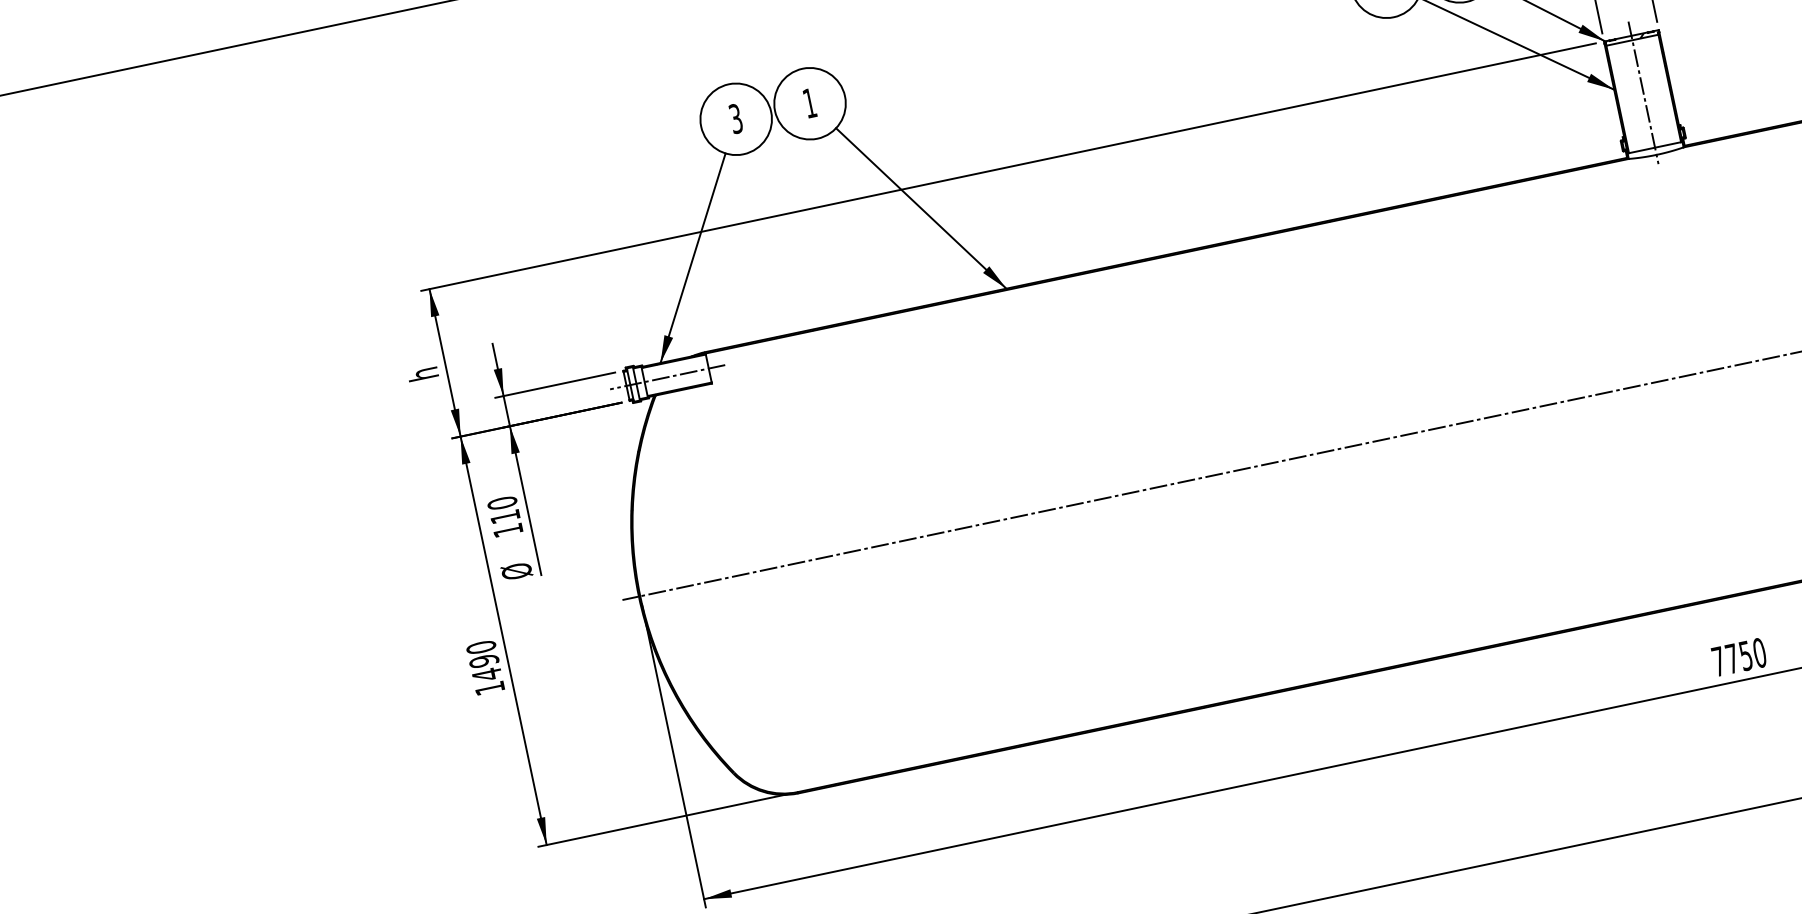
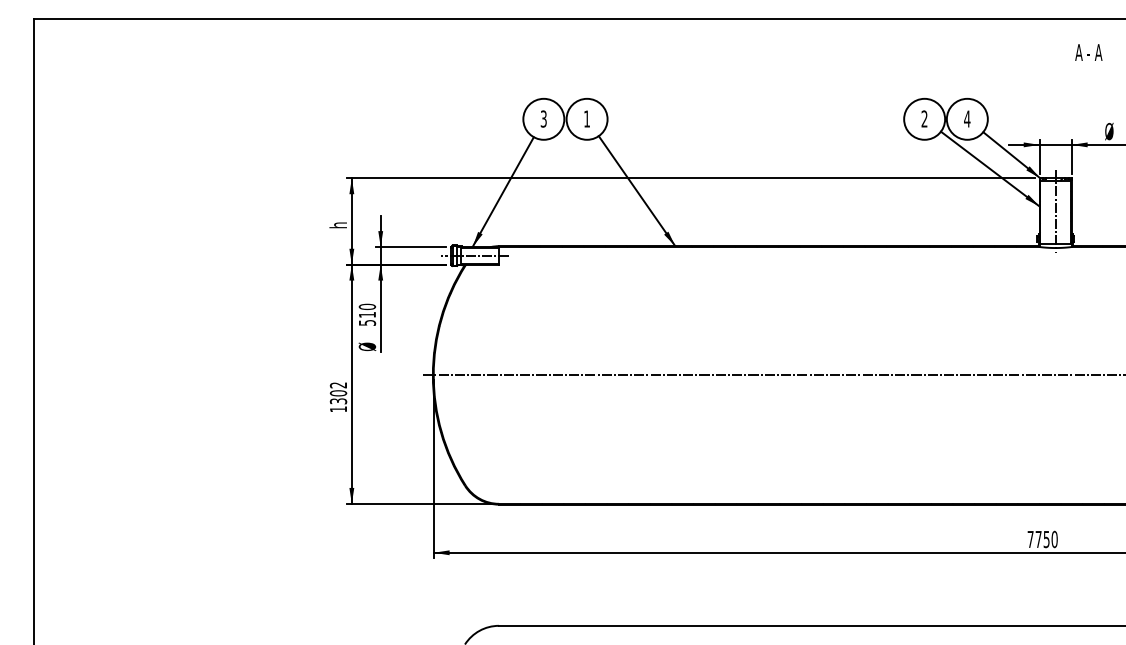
text: (508, 529) -> (367, 322), 110 -> 510
text: (484, 661) -> (338, 393), 1490 -> 1302

